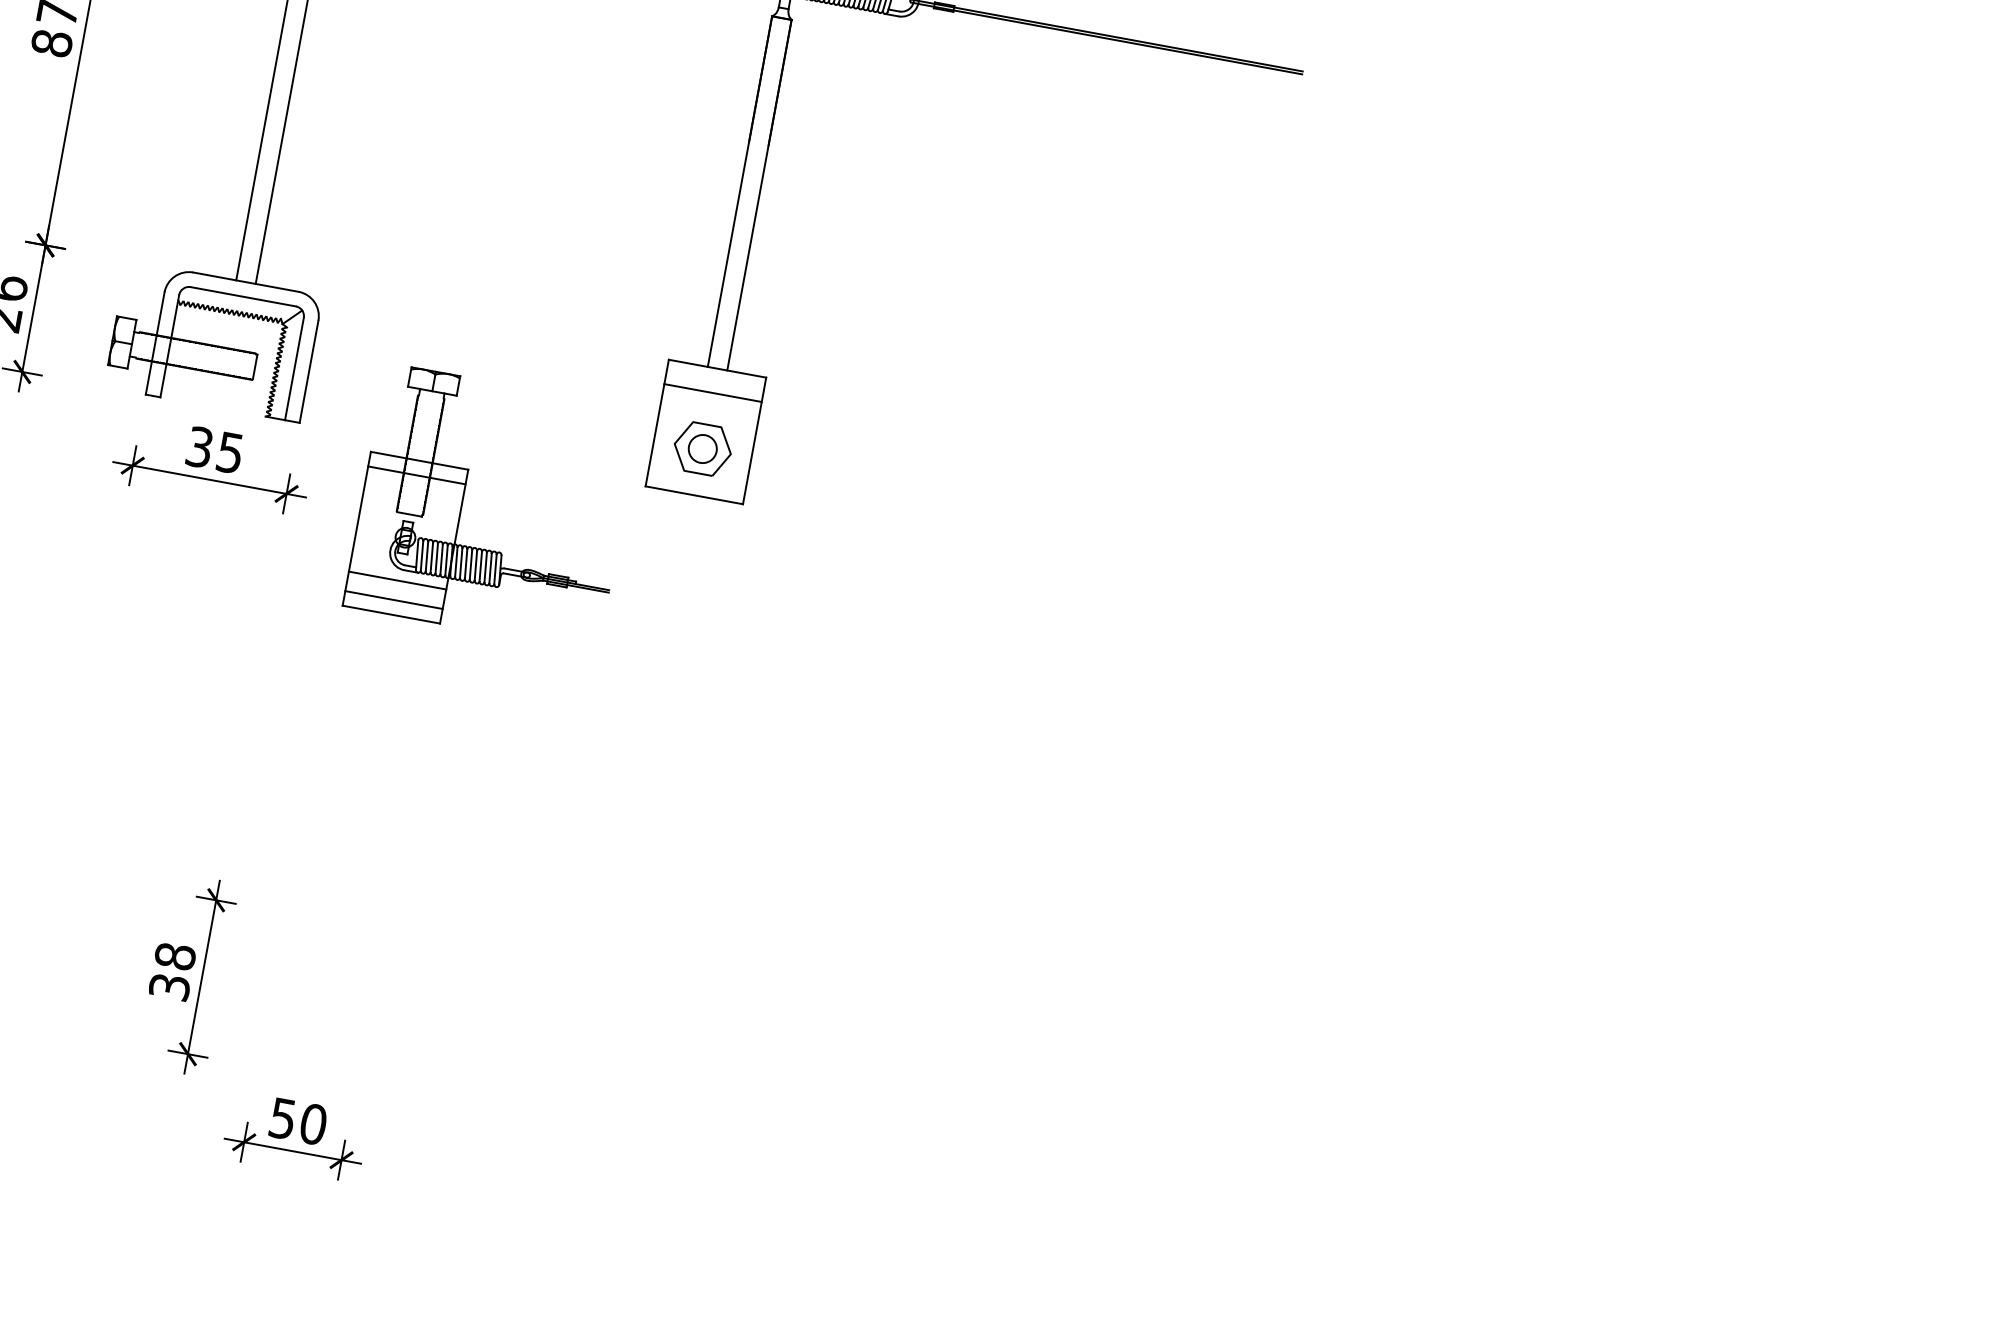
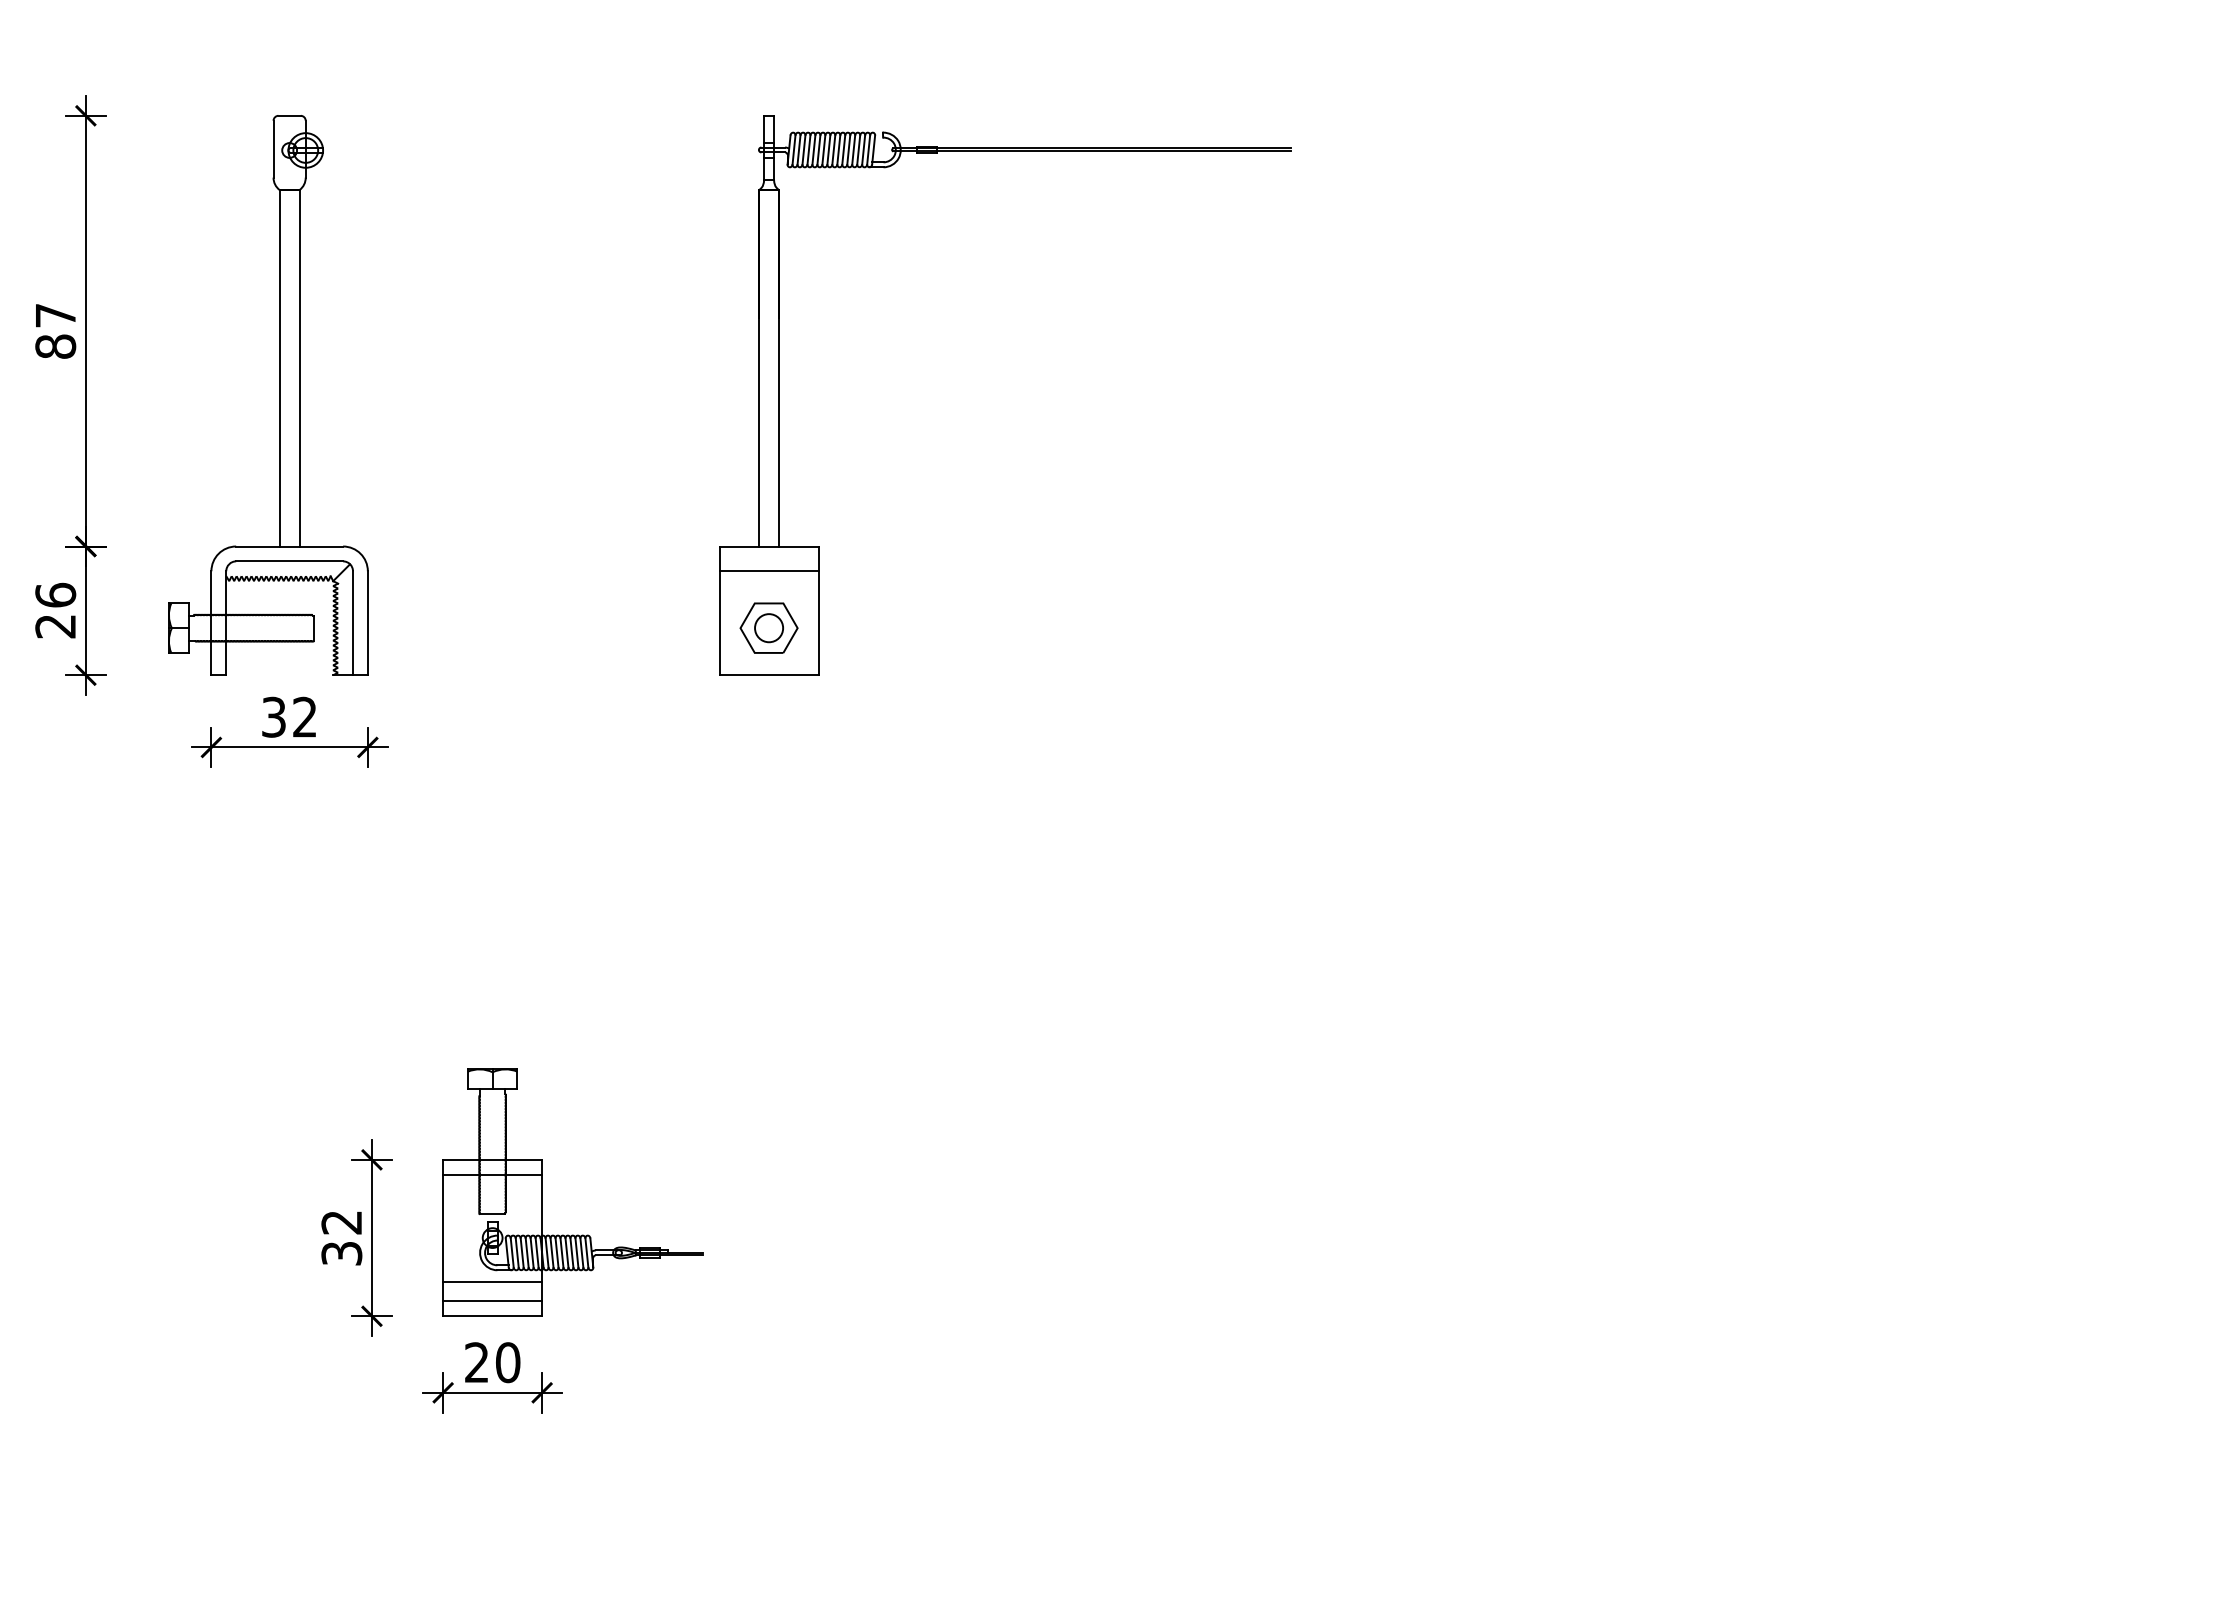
text: (229, 452) -> (304, 716), 35 -> 32
part: (462, 501) -> (542, 1192), moved
text: (174, 956) -> (341, 1222), 38 -> 32
text: (282, 1118) -> (476, 1362), 50 -> 20

